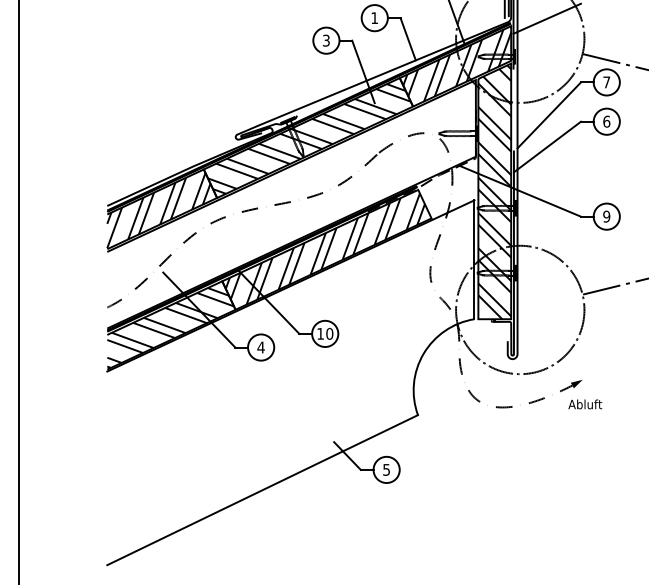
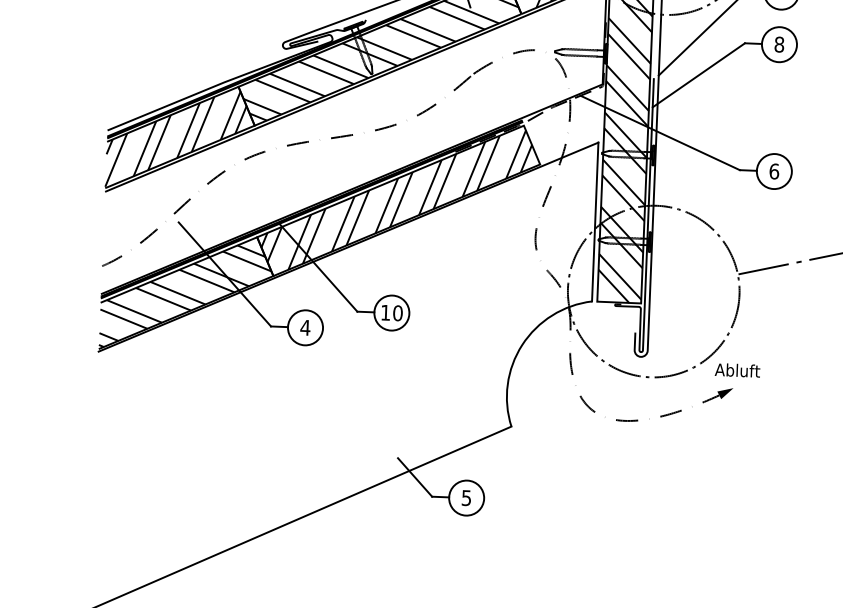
text: (606, 121) -> (779, 44), 6 -> 8
text: (606, 216) -> (773, 171), 9 -> 6
text: (585, 404) -> (737, 370), moved

